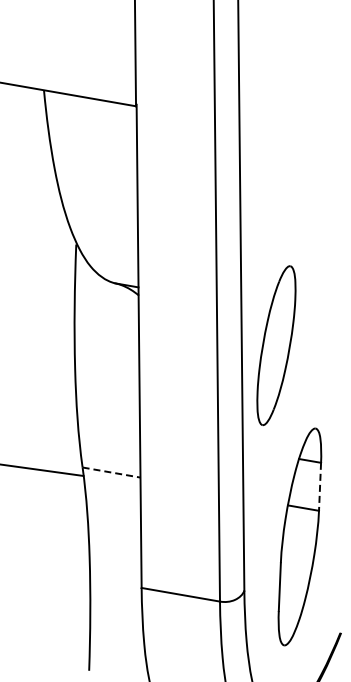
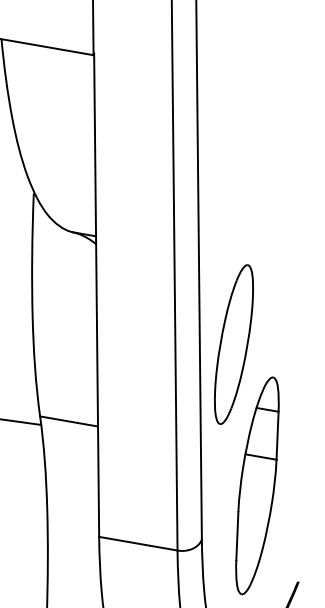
part: (276, 345) -> (234, 344), moved
line: (112, 472) -> (70, 421), dashed -> solid
line: (320, 487) -> (278, 436), dashed -> solid

